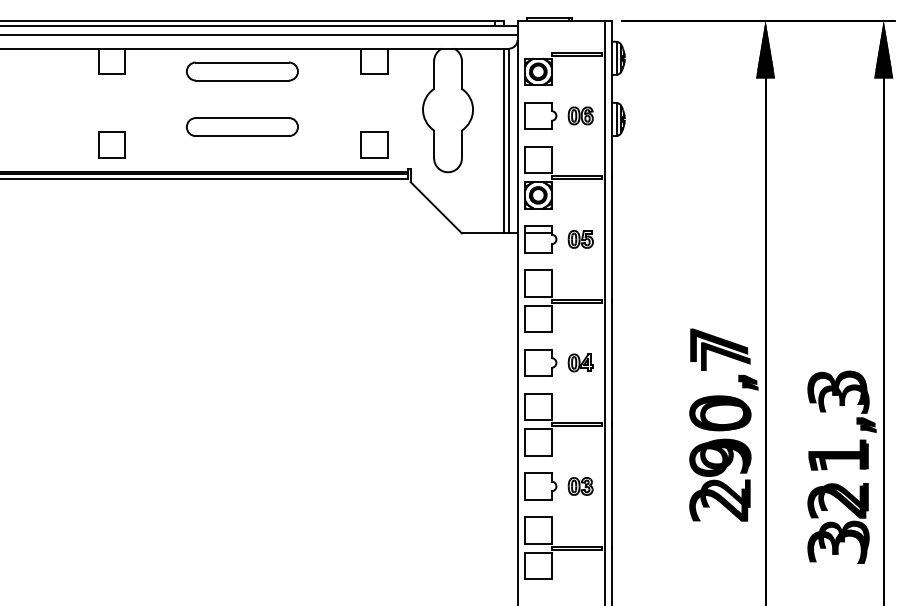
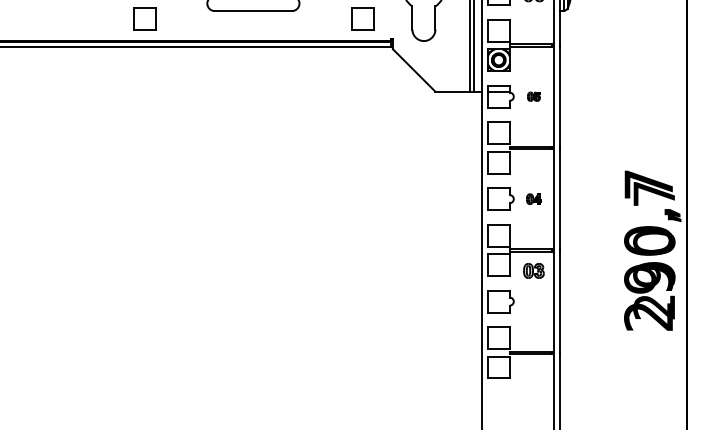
part: (580, 239) -> (533, 96), size x0.6
part: (580, 362) -> (533, 198), size x0.7
part: (580, 486) -> (533, 270), moved

